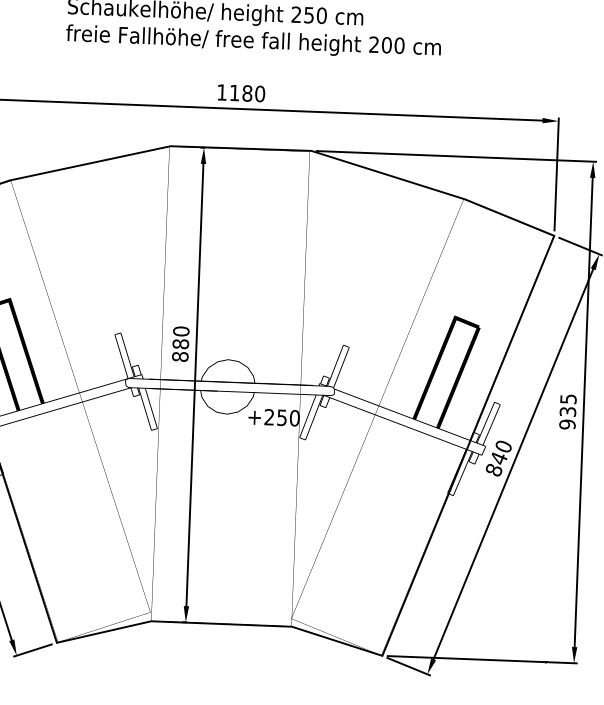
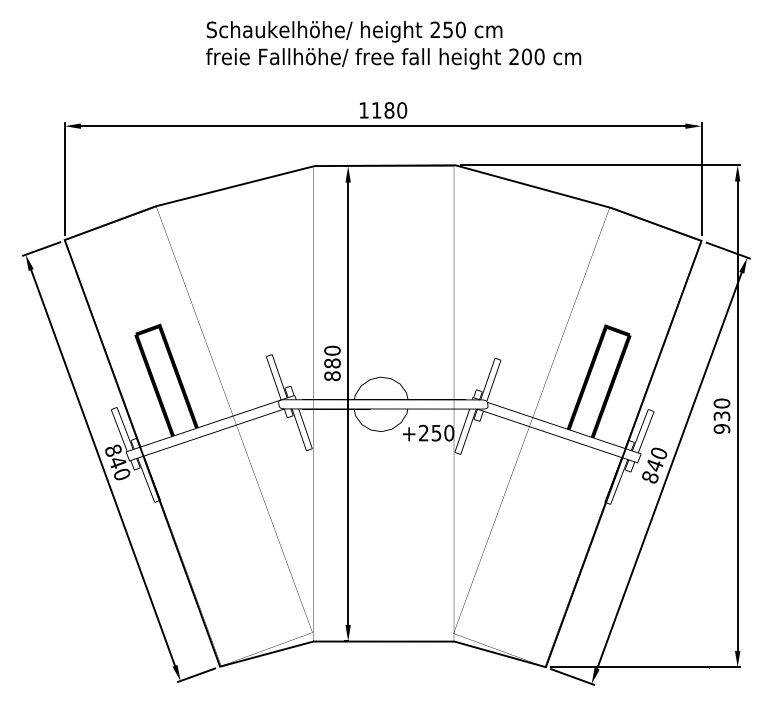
text: (567, 399) -> (721, 403), 935 -> 930

